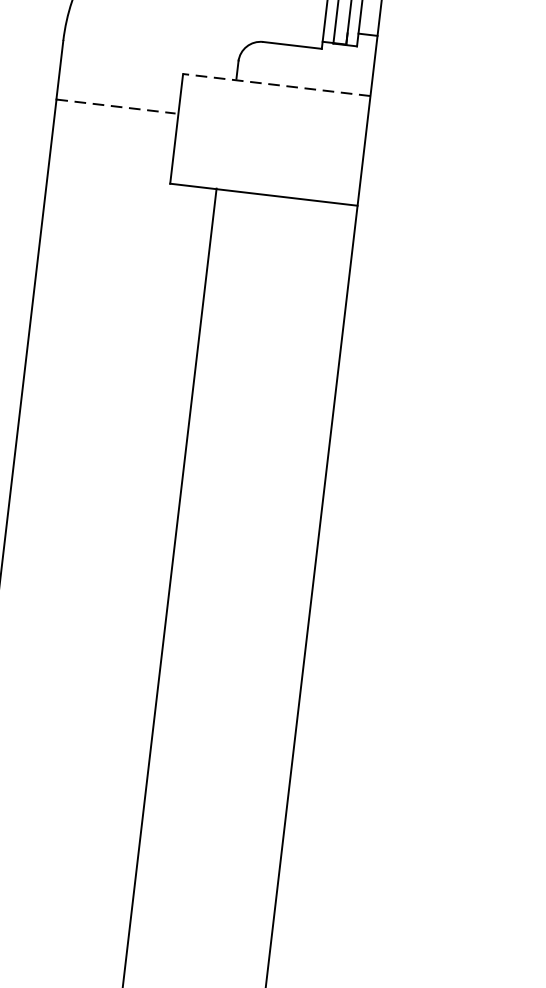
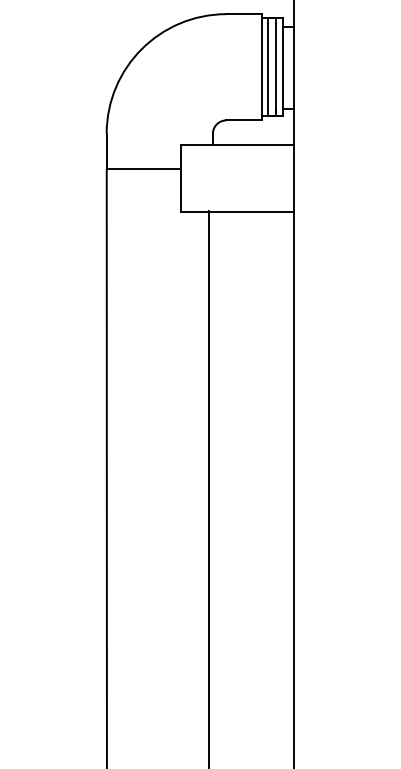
line: (276, 85) -> (237, 145), dashed -> solid
line: (117, 106) -> (143, 169), dashed -> solid

